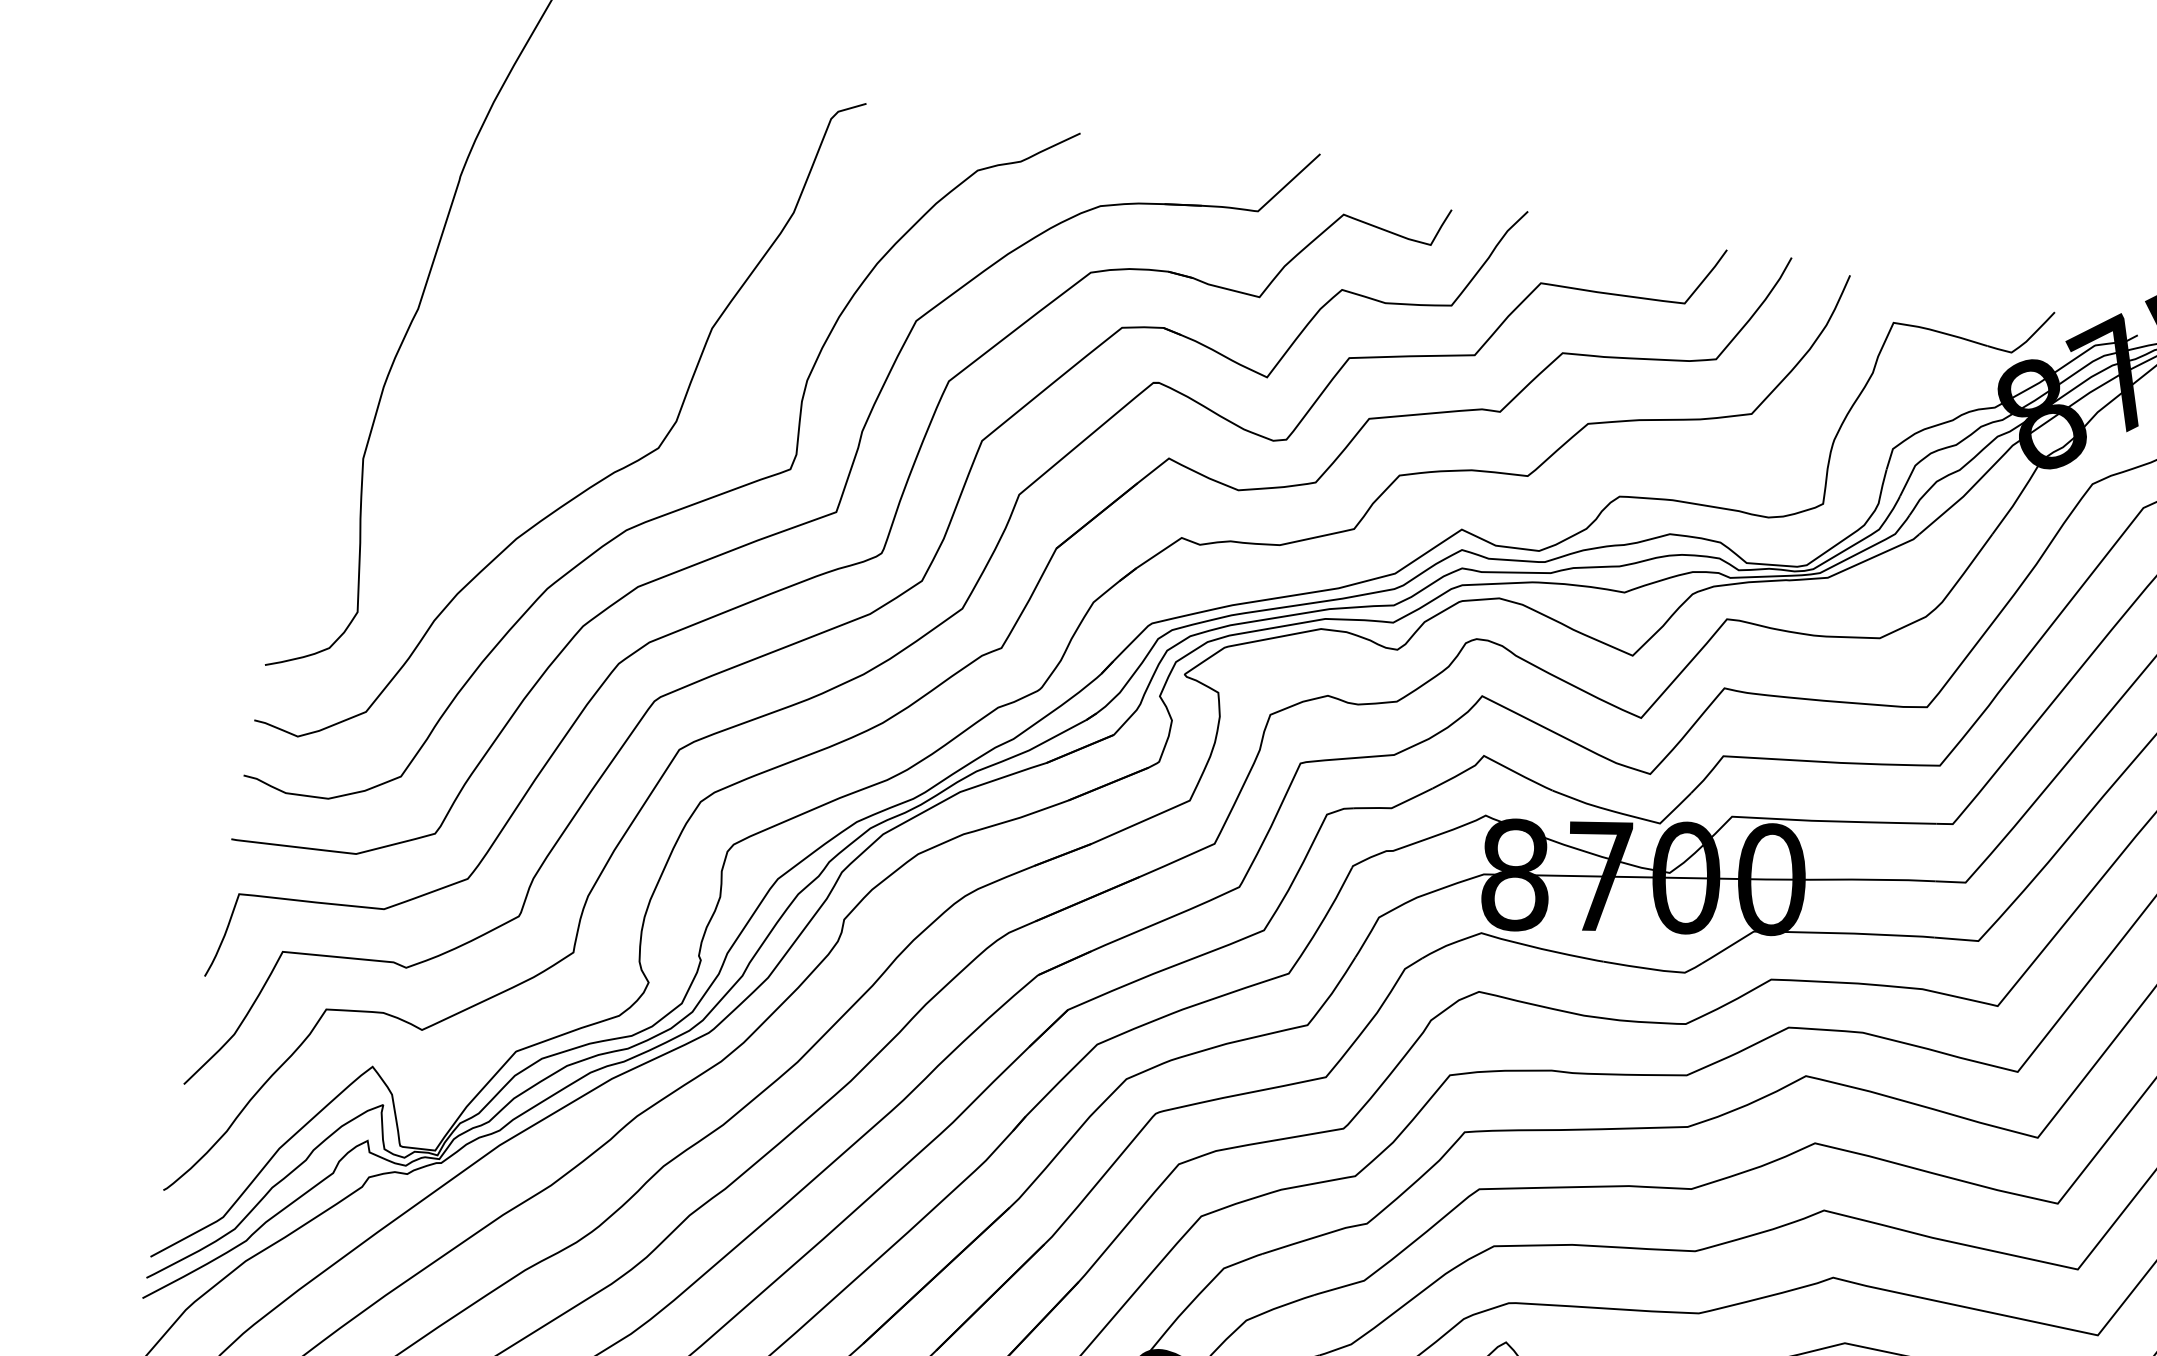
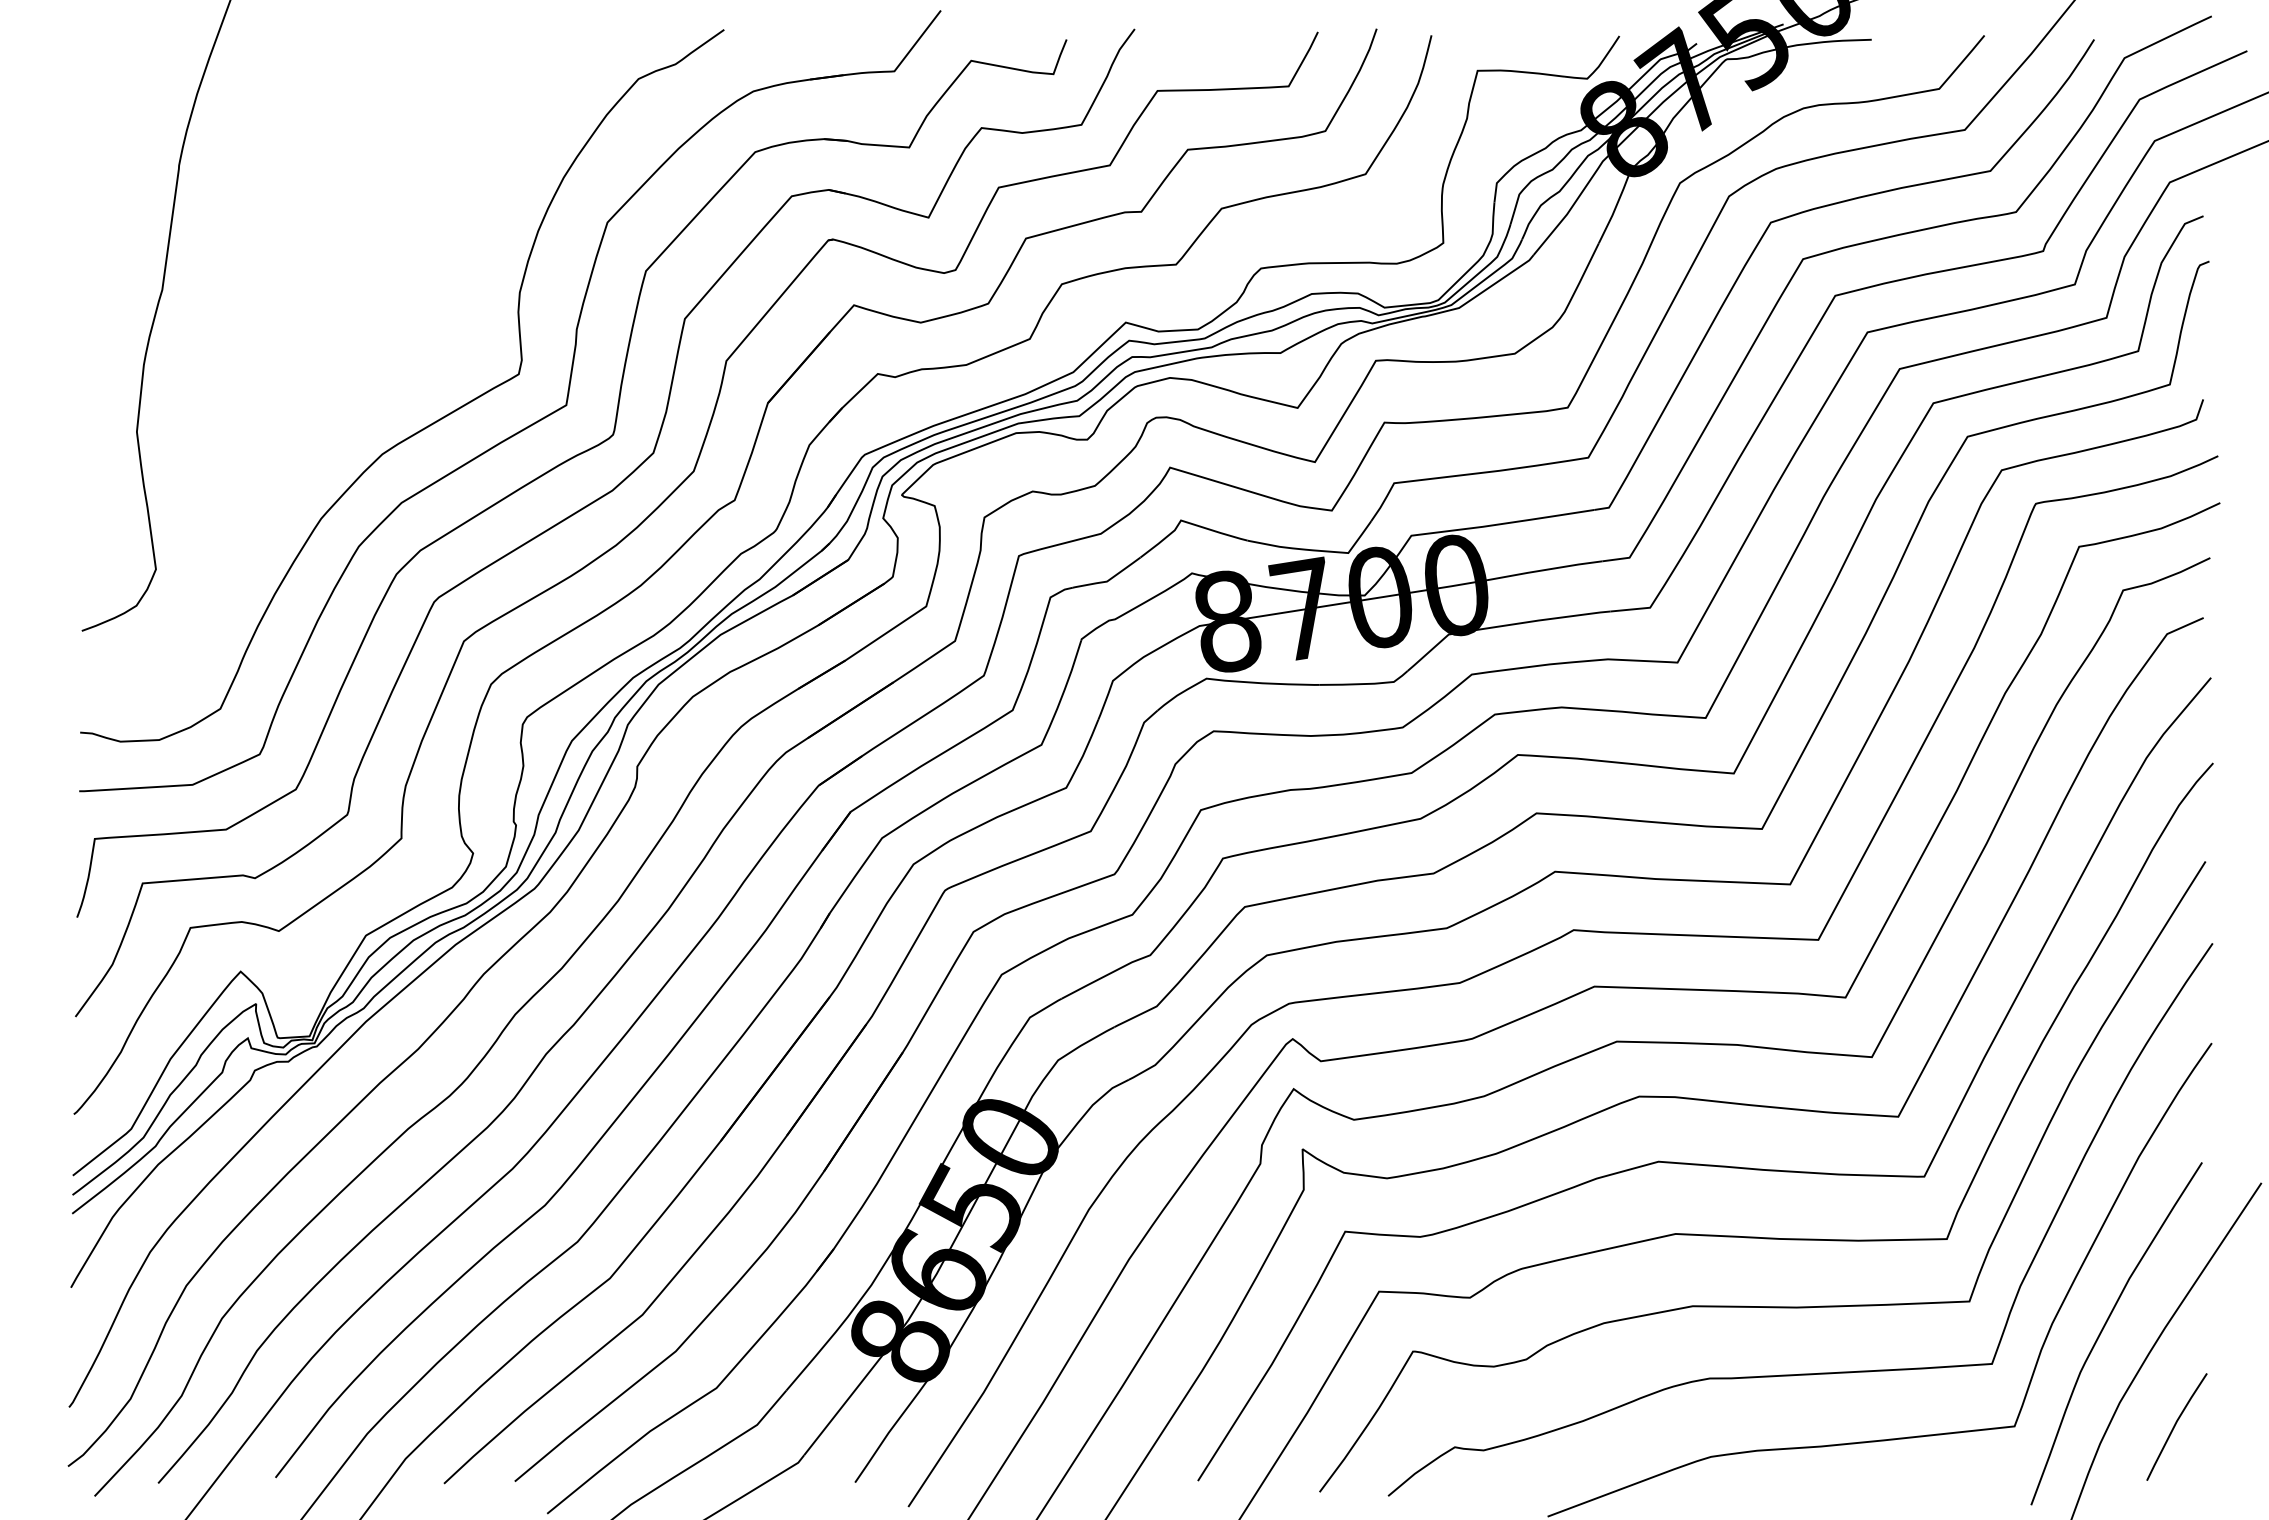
curve: (594, 483) -> (346, 417), removed

